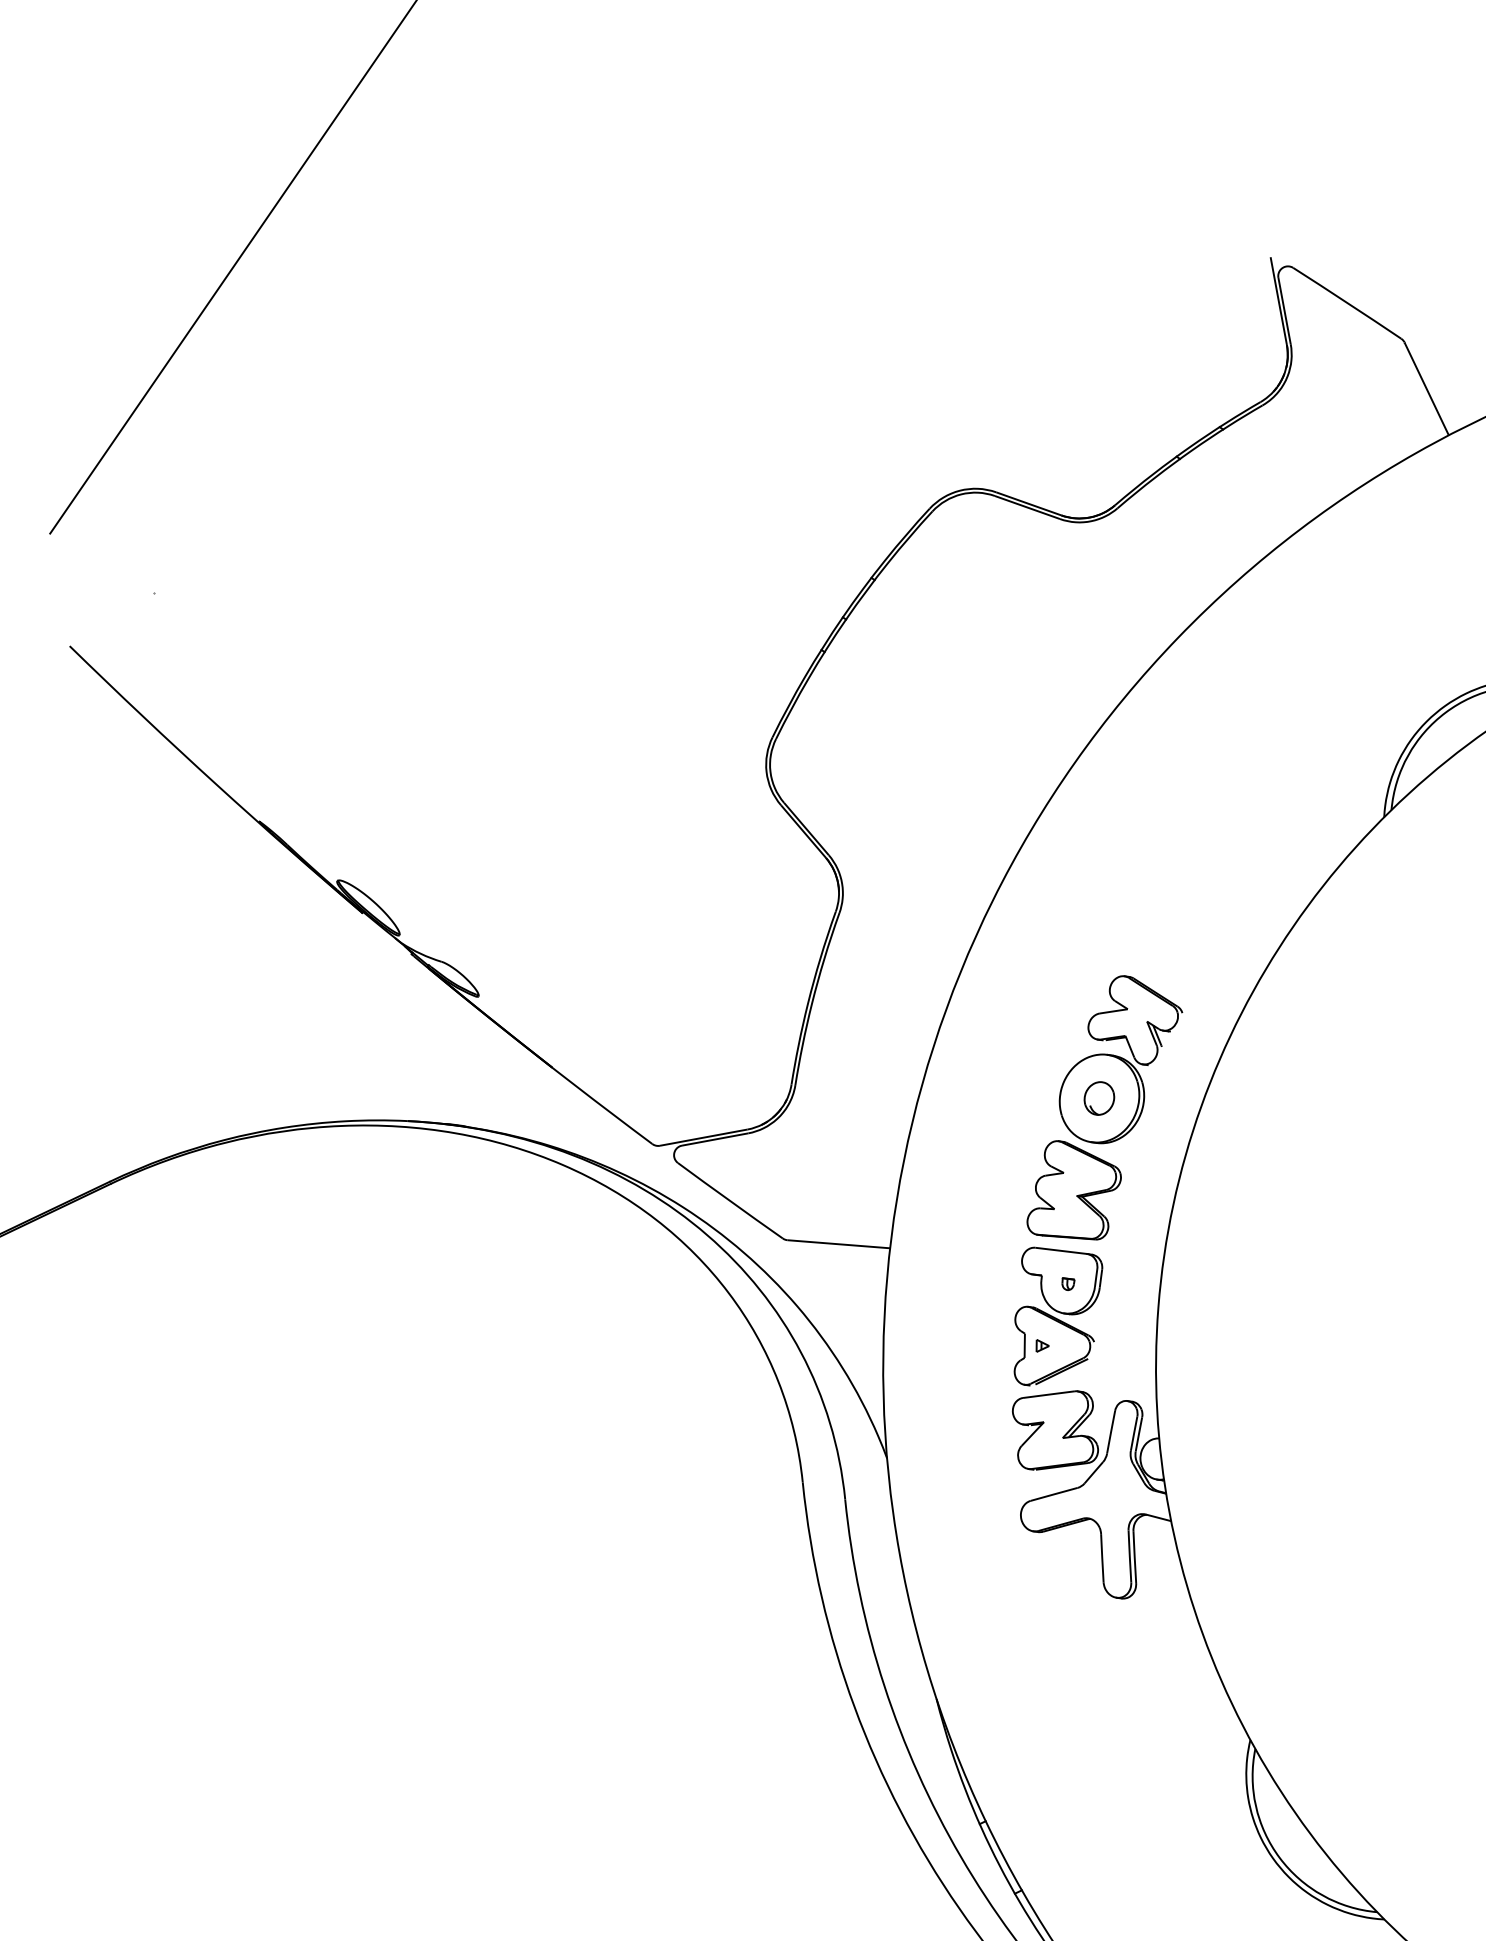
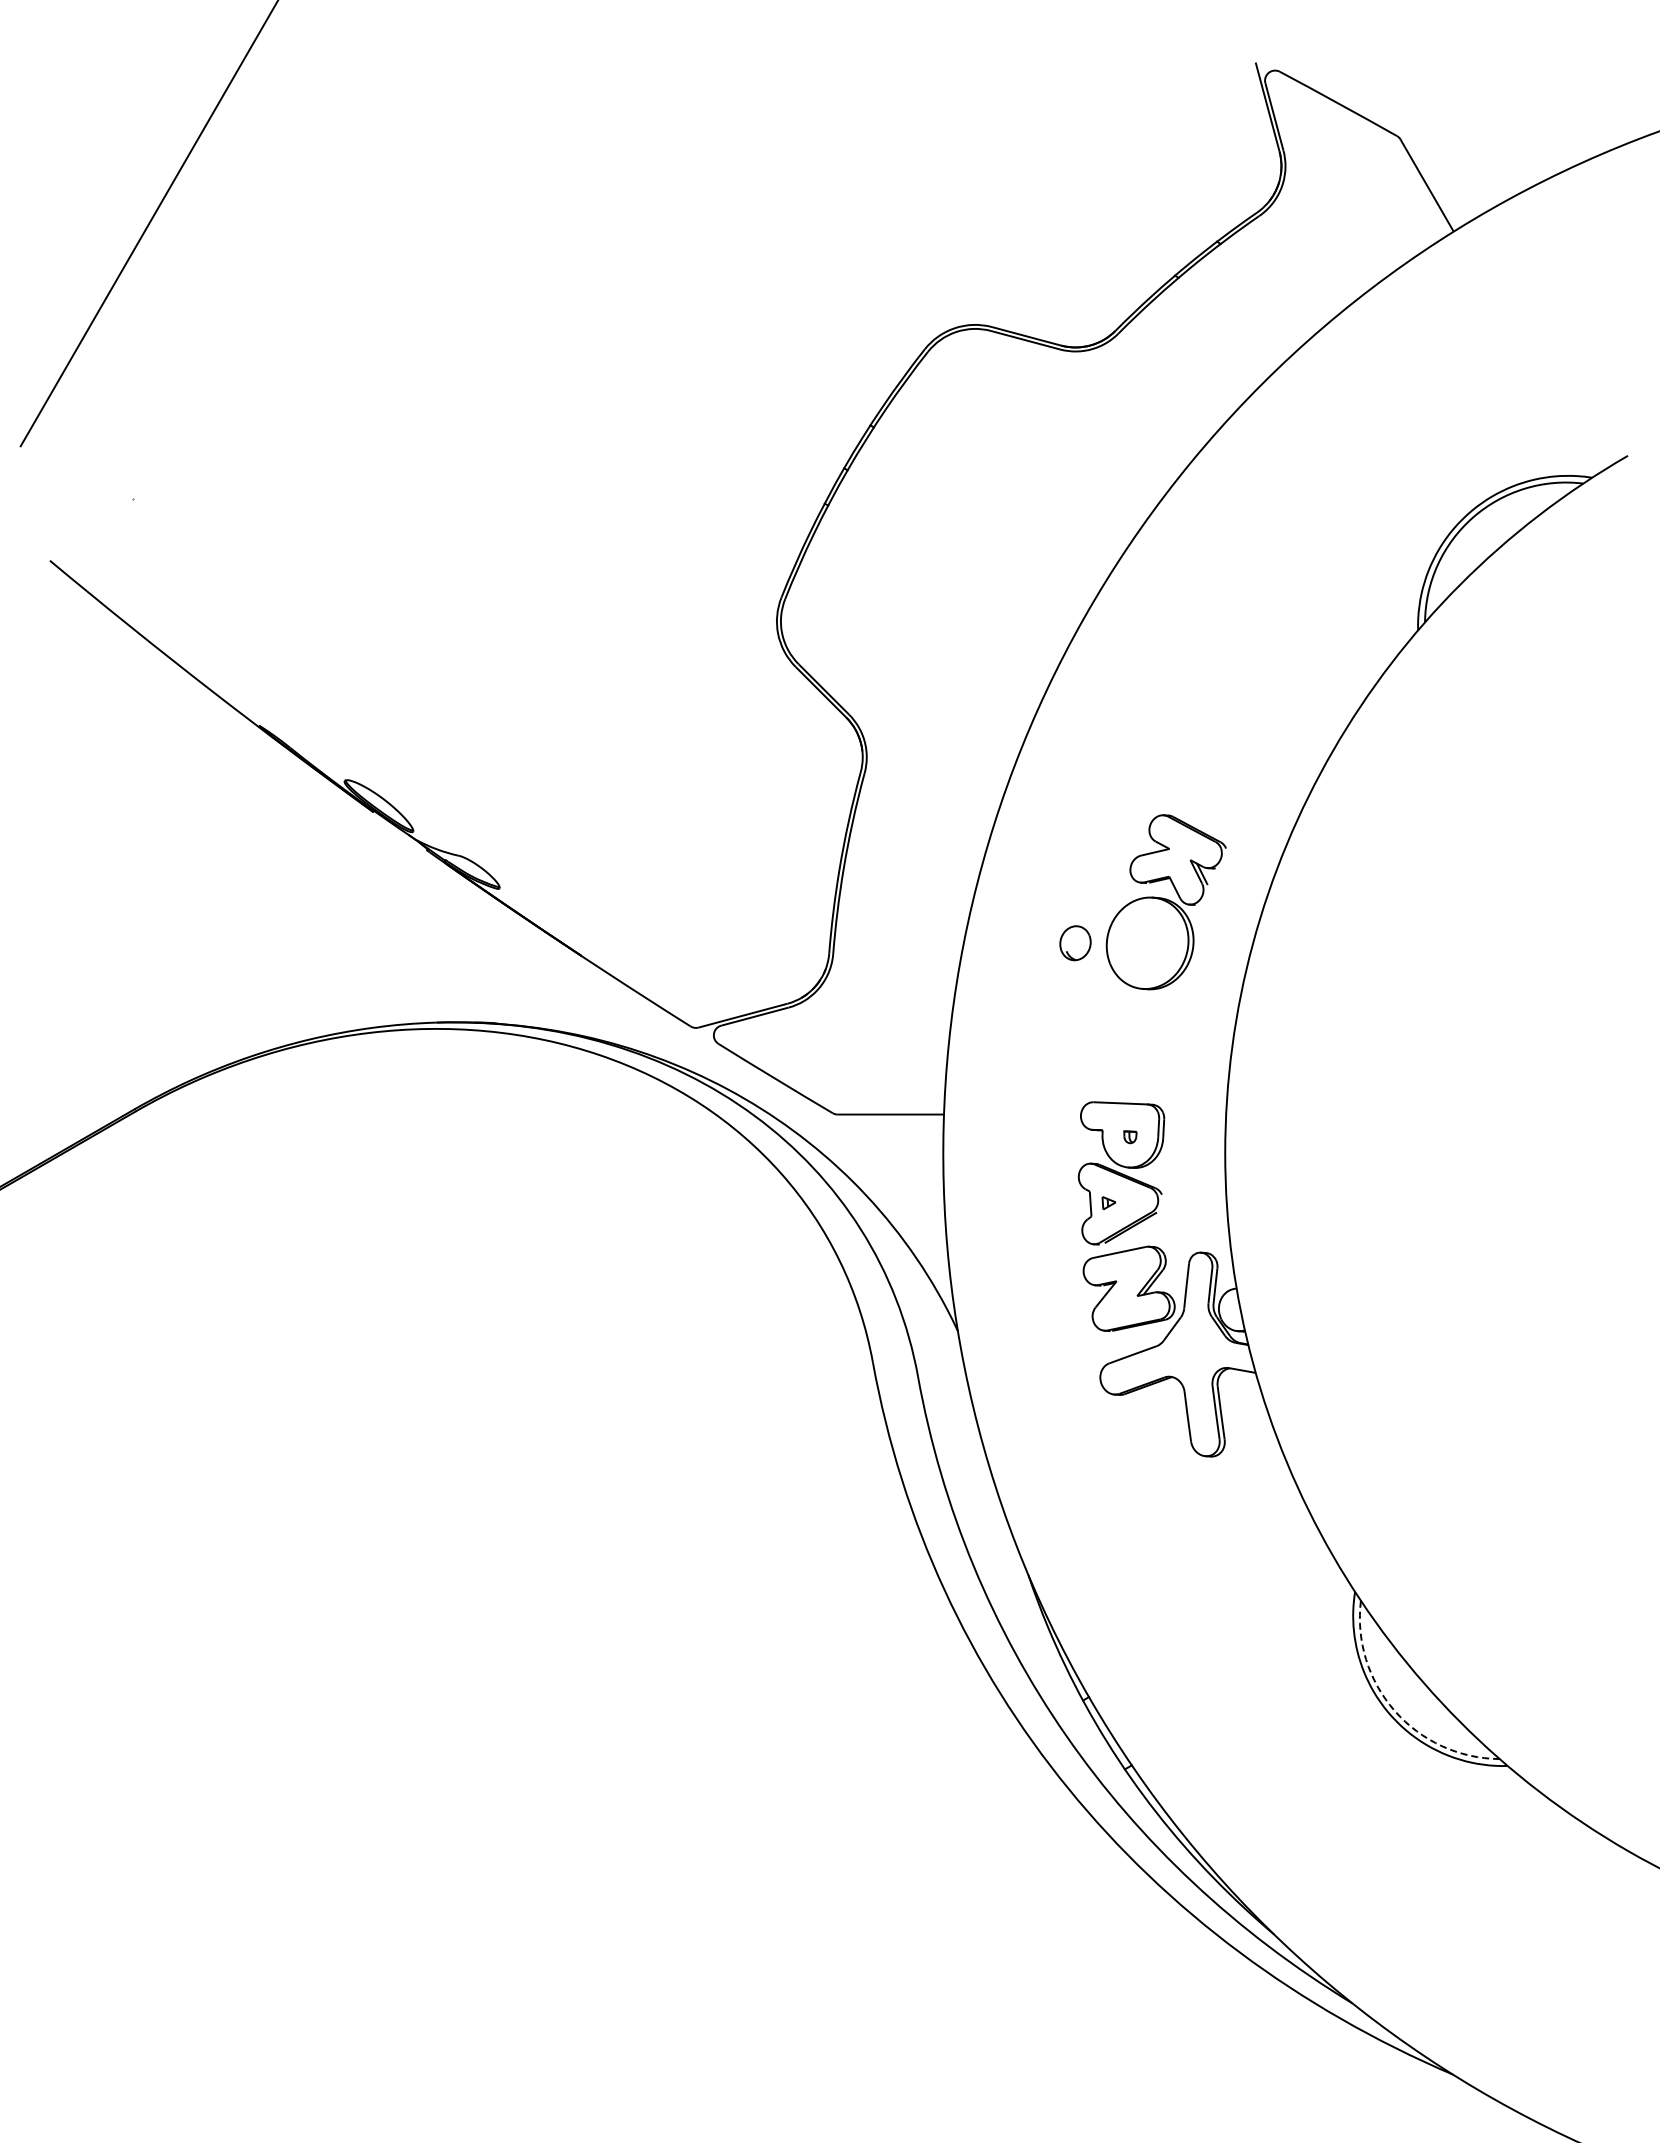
part: (1099, 1098) -> (1075, 943), moved
part: (1074, 1189) -> (1129, 1039), removed
arc: (1279, 1858) -> (1394, 1711), solid -> dashed

